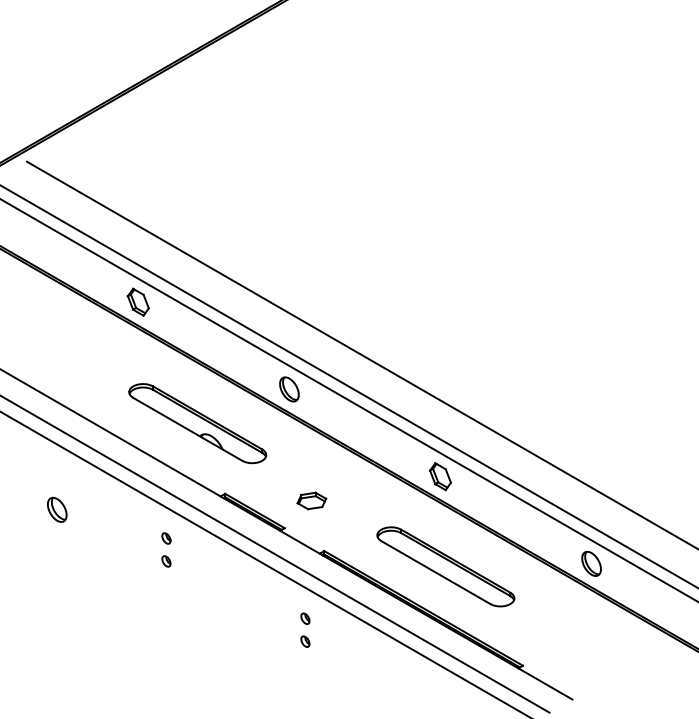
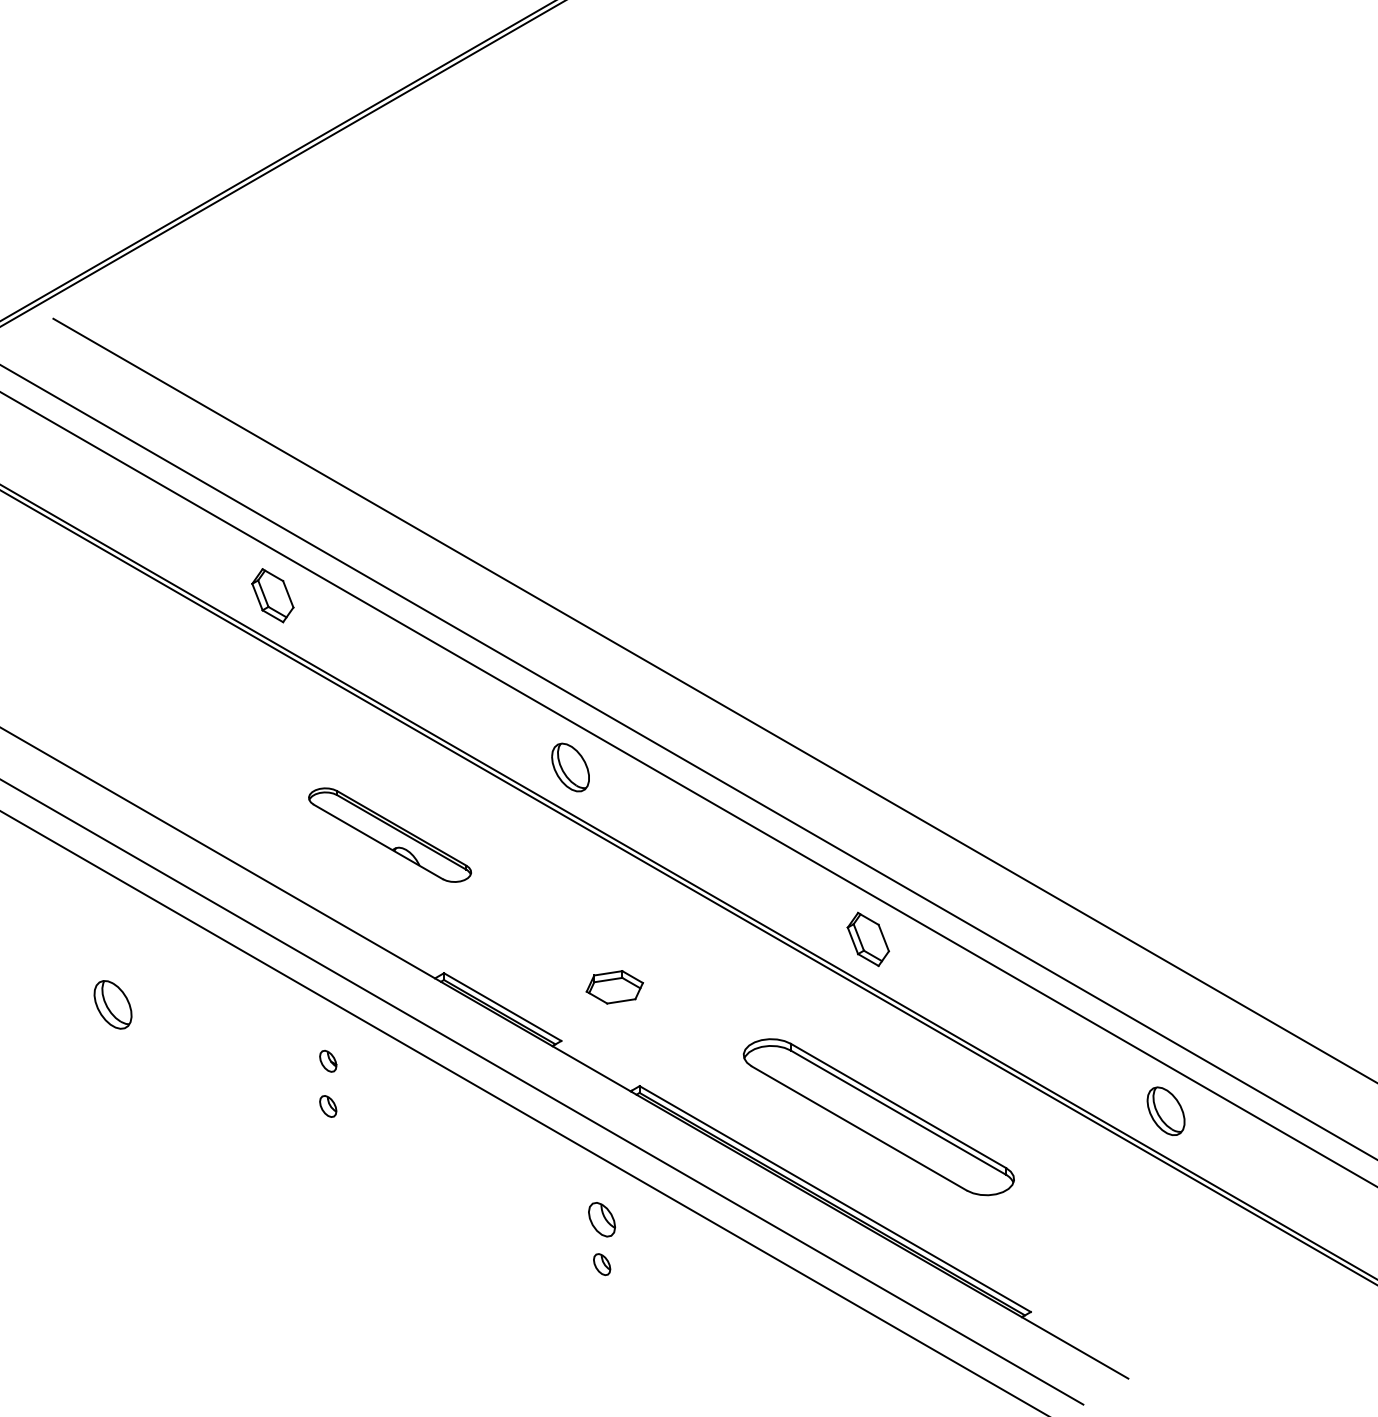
part: (197, 423) -> (389, 834), size x0.6
part: (305, 618) -> (602, 1218), size x1.6

